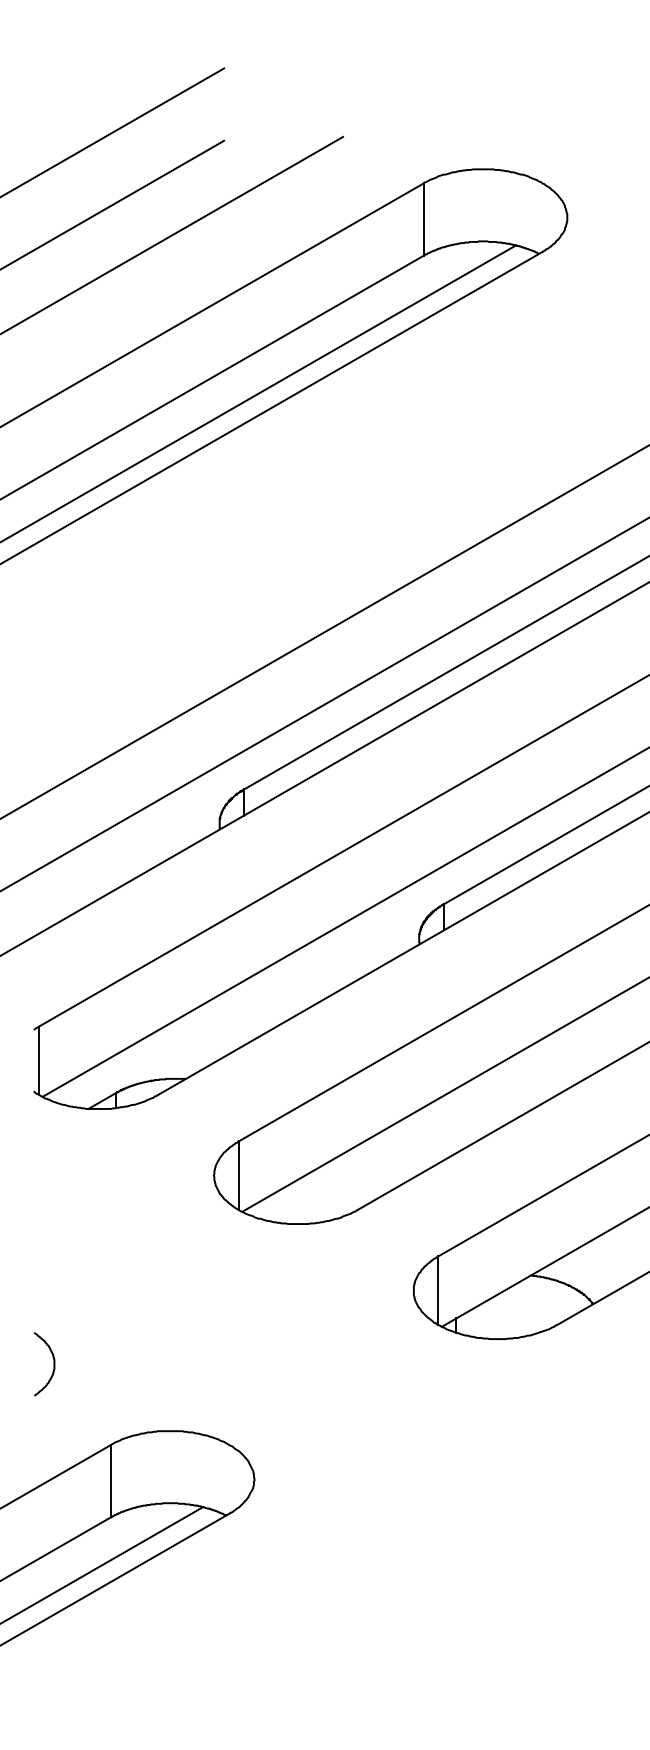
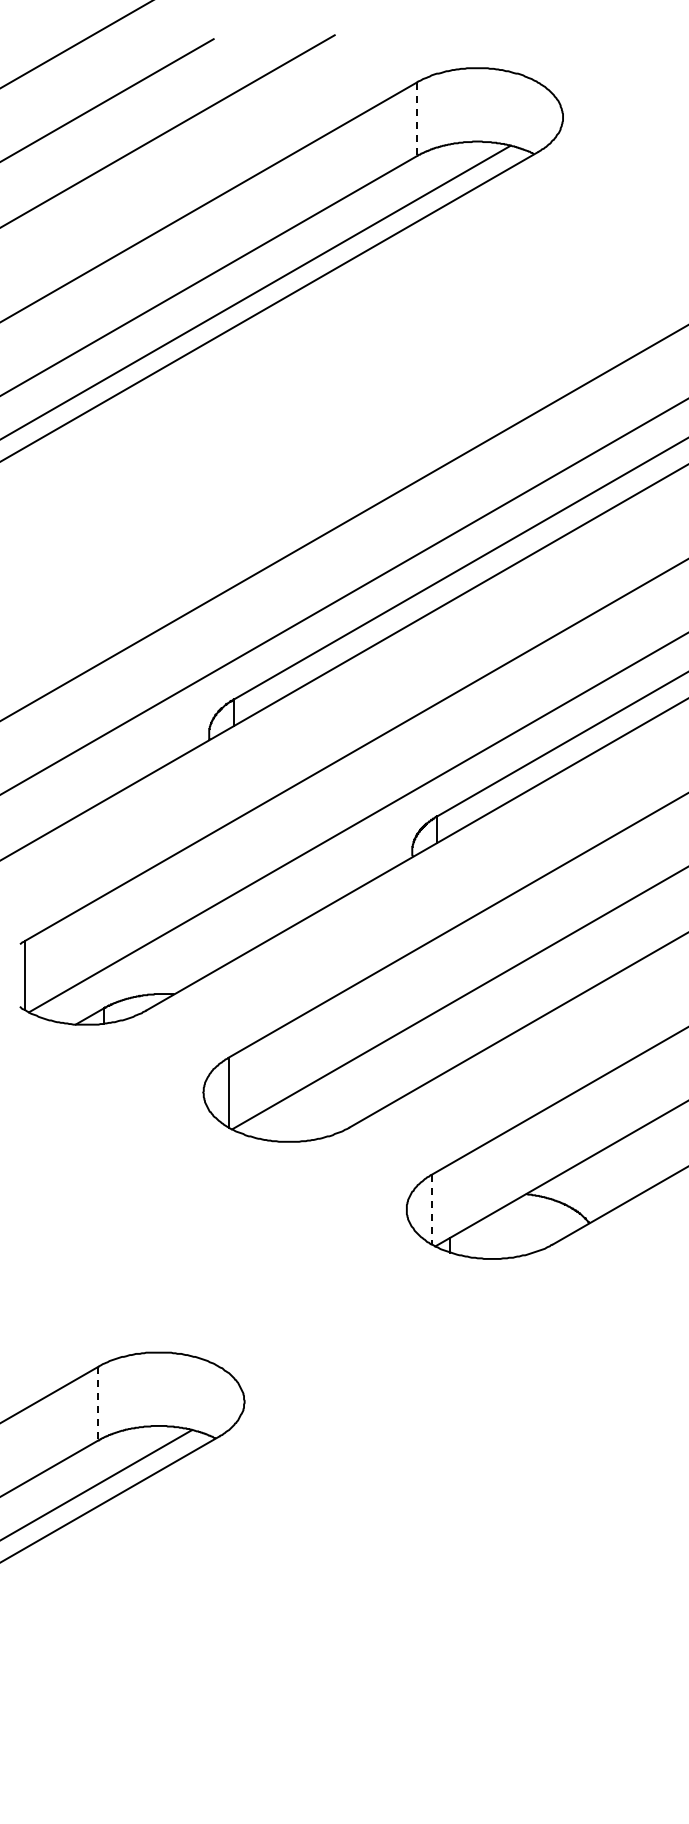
line: (423, 219) -> (416, 119), solid -> dashed
line: (438, 1290) -> (431, 1209), solid -> dashed
curve: (53, 1364) -> (40, 1284), removed
line: (110, 1481) -> (98, 1403), solid -> dashed

